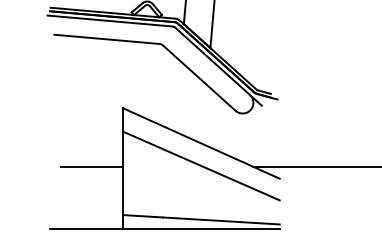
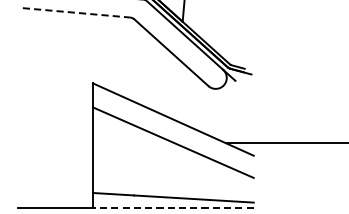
line: (106, 39) -> (76, 12), solid -> dashed
line: (91, 166) -> (60, 143), removed
line: (200, 229) -> (172, 207), solid -> dashed

